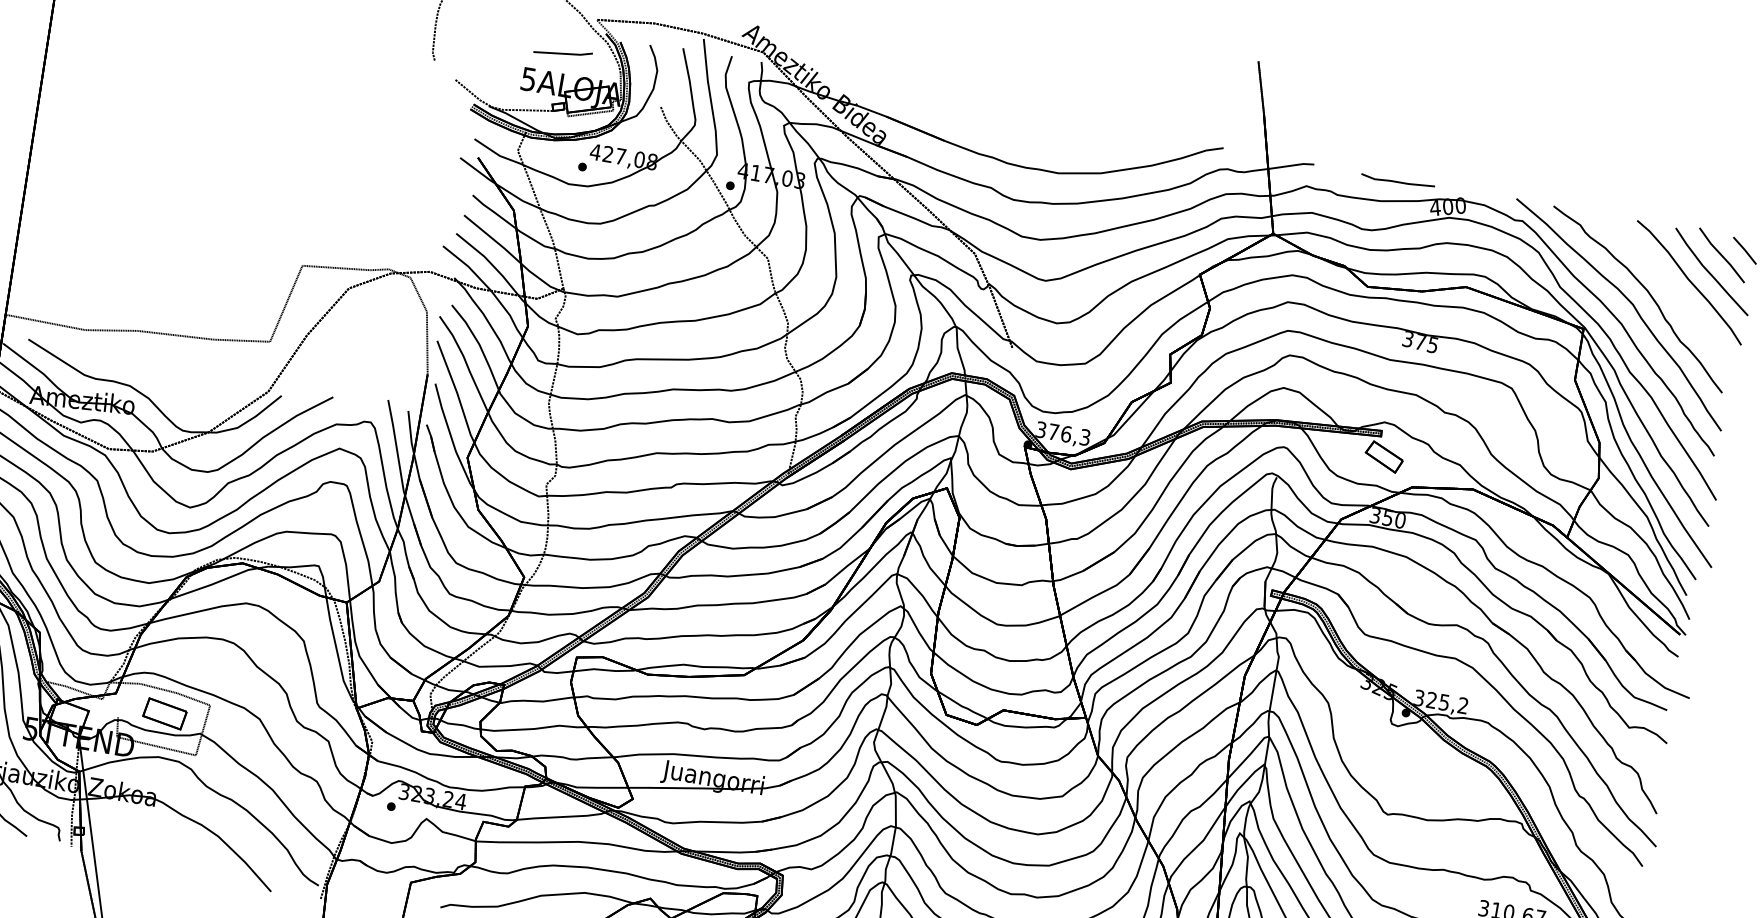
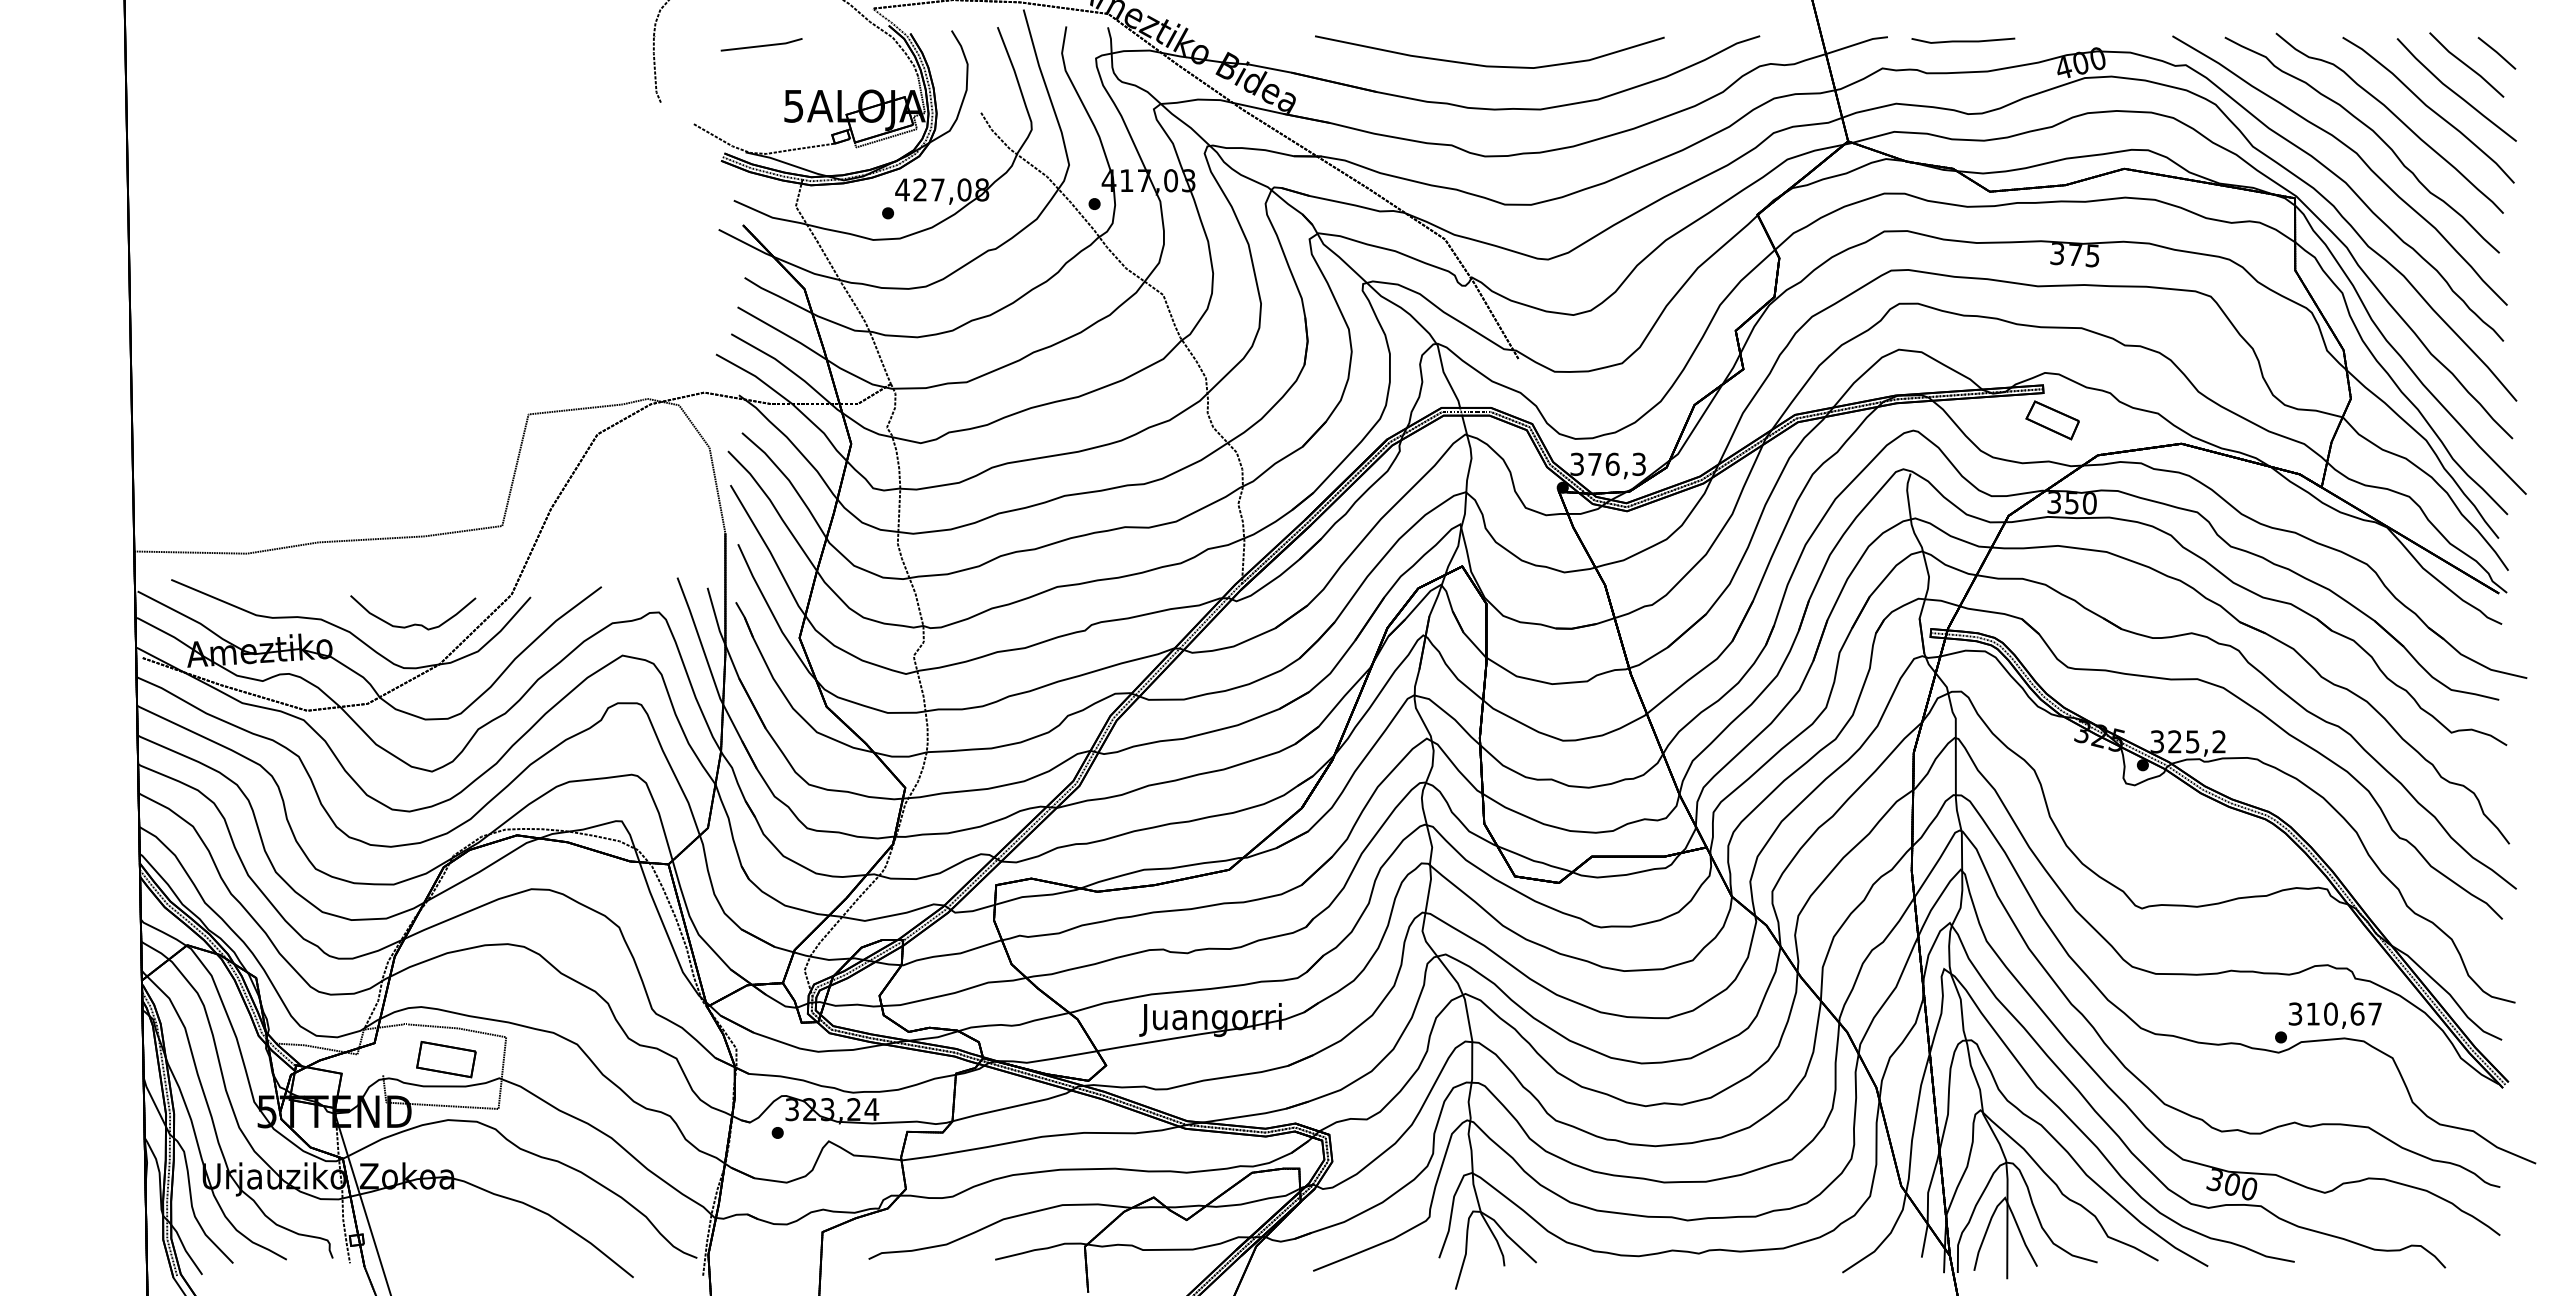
line: (562, 53) -> (761, 45), moved
curve: (1027, 135) -> (1489, 65), added
line: (1398, 181) -> (1963, 40), moved
curve: (1664, 283) -> (2394, 116), added
curve: (195, 400) -> (414, 623), added

